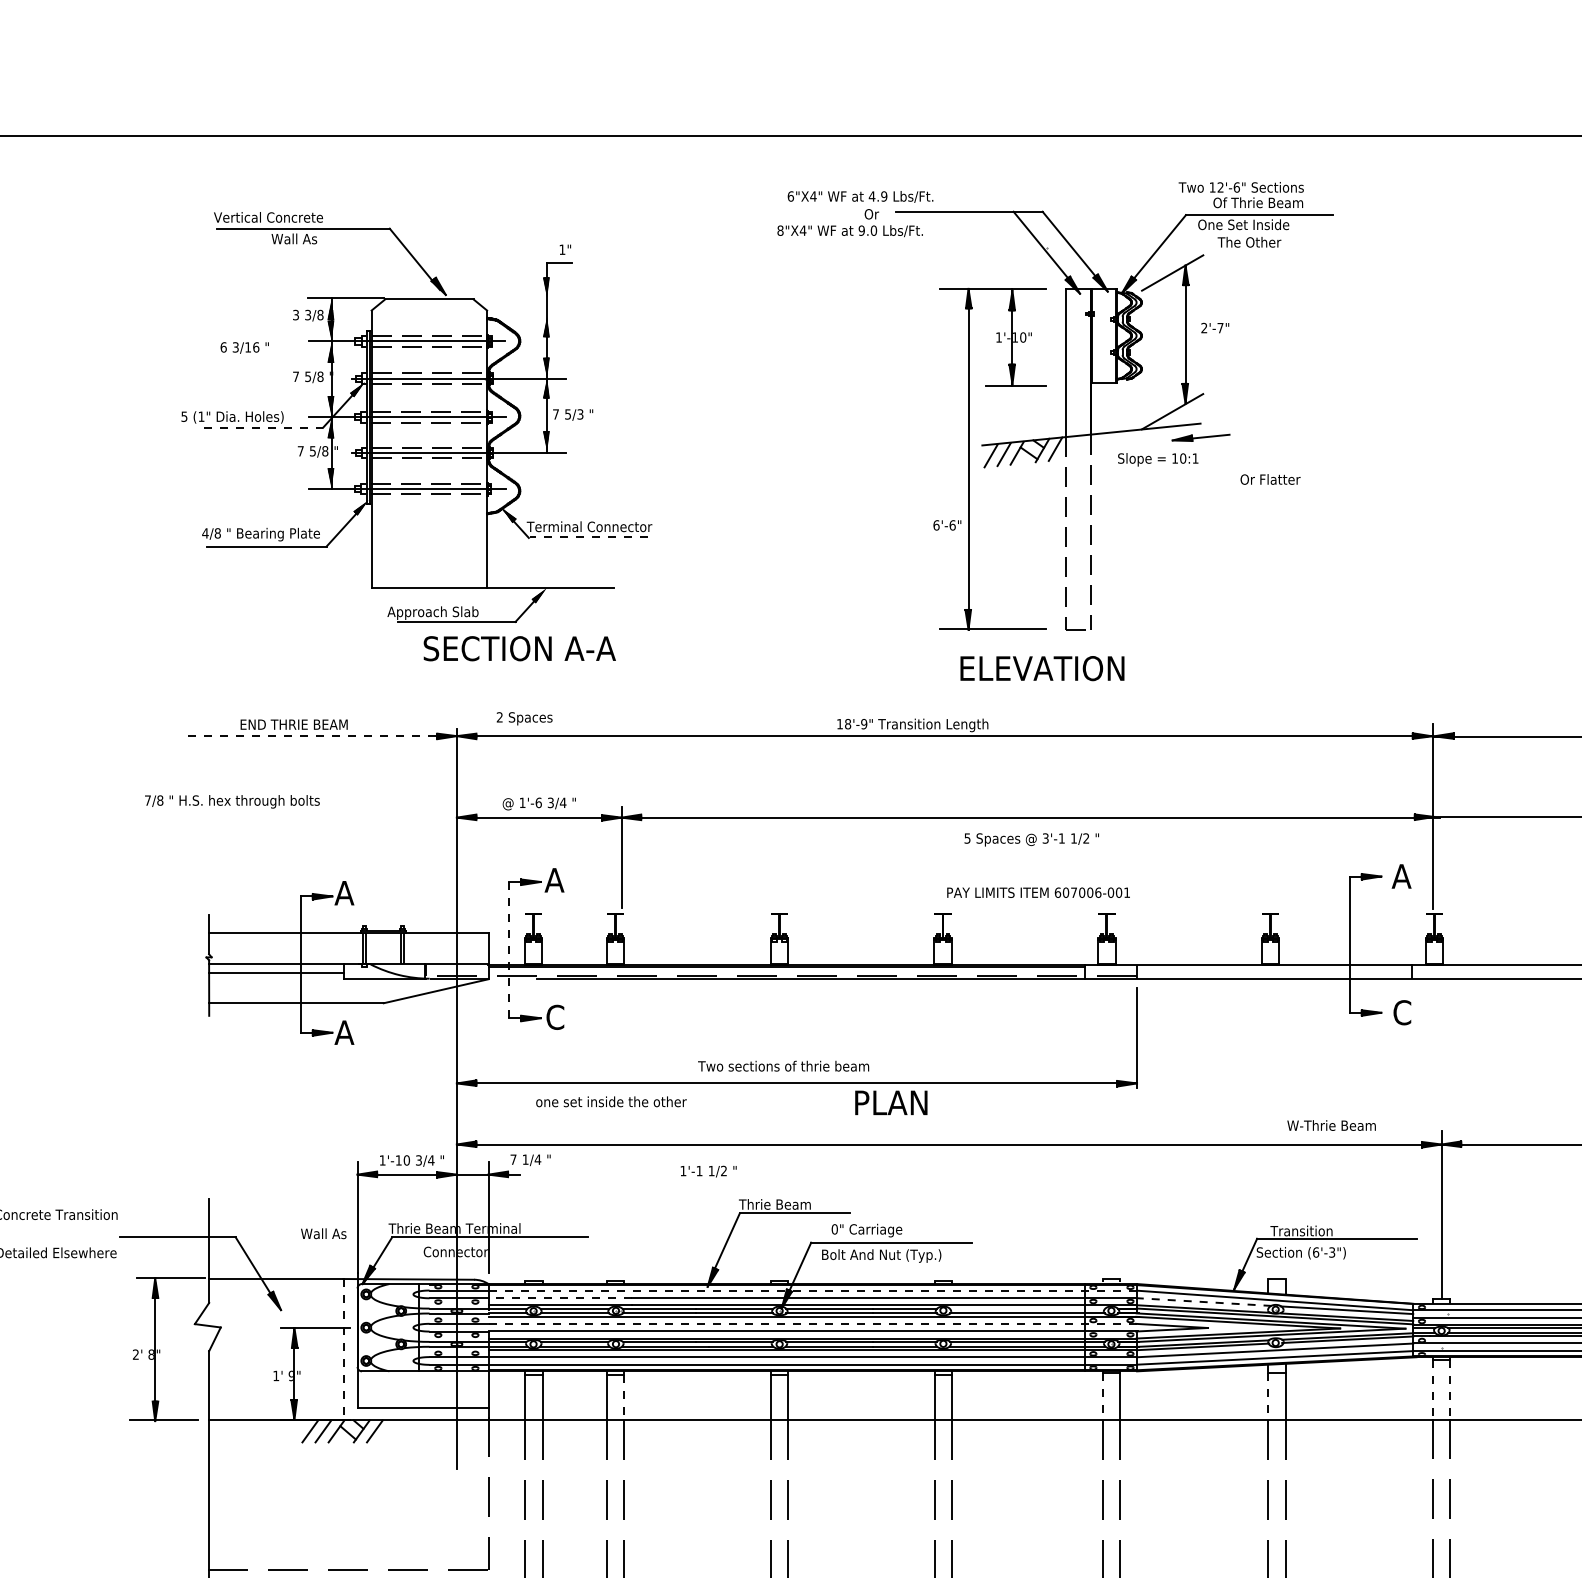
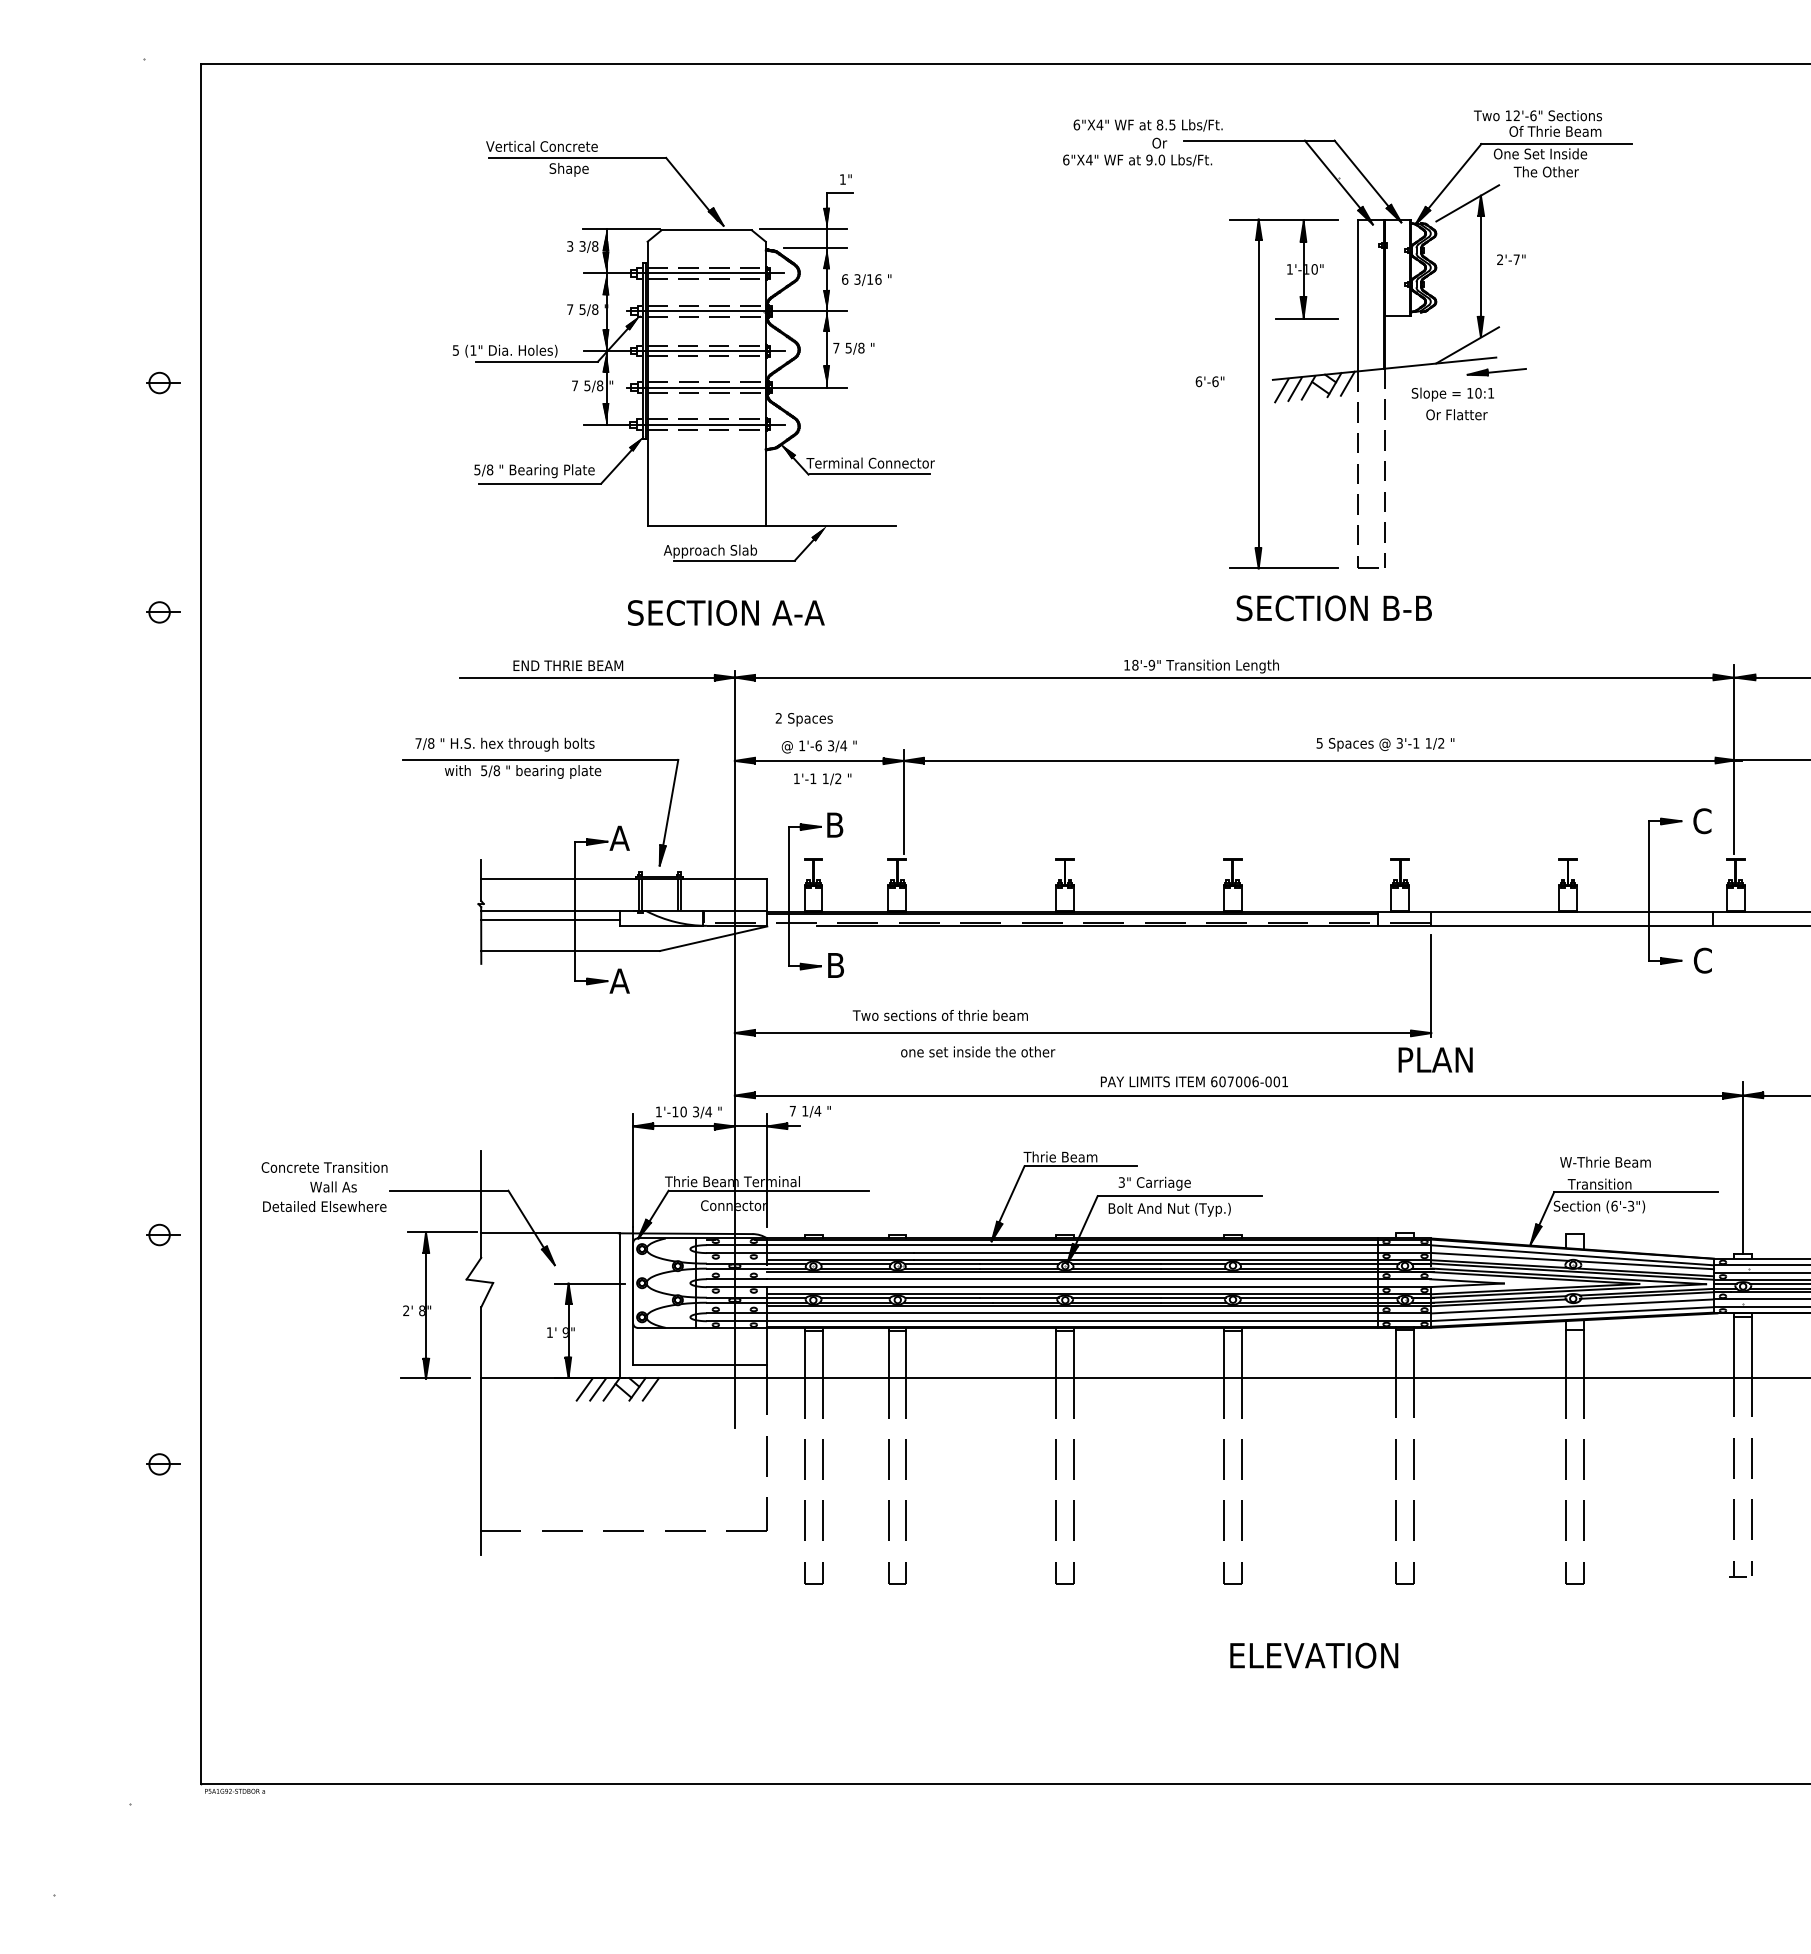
text: (877, 196) -> (1165, 124), 4.9 -> 8.5
text: (780, 230) -> (1066, 159), 8"X4" -> 6"X4"
text: (294, 239) -> (568, 169), Wall As -> Shape
line: (523, 298) -> (803, 229), added
line: (534, 317) -> (814, 248), added
text: (244, 347) -> (866, 279), moved
text: (580, 413) -> (861, 347), 5/3 -> 5/8
line: (263, 427) -> (536, 361), dashed -> solid
text: (1270, 479) -> (1456, 414), moved
text: (946, 525) -> (1209, 381), moved
text: (205, 532) -> (477, 469), 4/8 -> 5/8
line: (588, 536) -> (869, 473), dashed -> solid
text: (520, 648) -> (726, 612), moved
text: (1041, 668) -> (1333, 608), ELEVATION -> SECTION B-B
text: (523, 718) -> (803, 719), moved
line: (322, 736) -> (597, 677), dashed -> solid
part: (261, 832) -> (534, 776), added
text: (1031, 839) -> (1385, 744), moved
text: (1401, 876) -> (1702, 821), A -> C
text: (554, 879) -> (834, 824), A -> B
text: (1038, 892) -> (1194, 1081), moved
line: (509, 950) -> (788, 896), dashed -> solid
text: (555, 1017) -> (835, 965), C -> B
text: (782, 1066) -> (939, 1015), moved
text: (611, 1101) -> (978, 1051), moved
text: (891, 1102) -> (1435, 1059), moved
text: (1331, 1124) -> (1605, 1161), moved
text: (708, 1171) -> (822, 779), moved
text: (834, 1229) -> (1121, 1182), 0" -> 3"
text: (323, 1233) -> (333, 1186), moved
line: (812, 1290) -> (1098, 1245), dashed -> solid
line: (560, 1297) -> (840, 1252), dashed -> solid
line: (1204, 1301) -> (1500, 1256), dashed -> solid
line: (1026, 1308) -> (1318, 1263), added
line: (812, 1324) -> (1098, 1279), dashed -> solid
line: (344, 1350) -> (619, 1306), dashed -> solid
line: (1433, 1389) -> (1734, 1346), dashed -> solid
line: (1450, 1389) -> (1752, 1346), dashed -> solid
line: (1103, 1396) -> (1396, 1353), dashed -> solid
line: (1268, 1396) -> (1565, 1353), dashed -> solid
line: (624, 1397) -> (906, 1354), dashed -> solid

